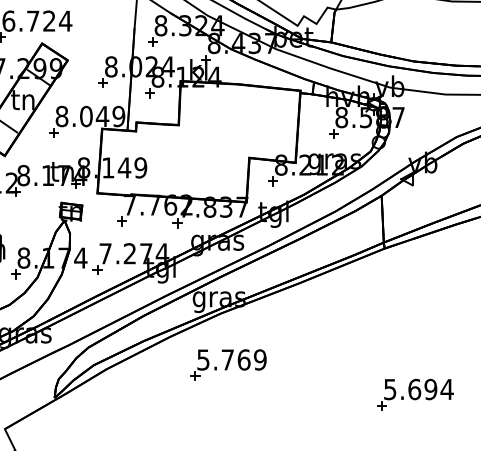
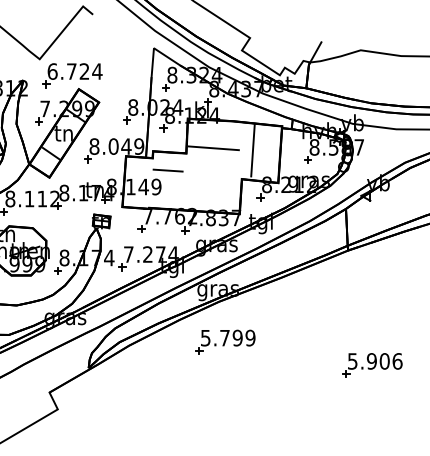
line: (213, 118) -> (213, 148), added
line: (262, 121) -> (252, 150), added
line: (154, 146) -> (167, 170), added
text: (243, 359) -> (237, 337), 5.769 -> 5.799
text: (430, 389) -> (384, 361), 5.694 -> 5.906

